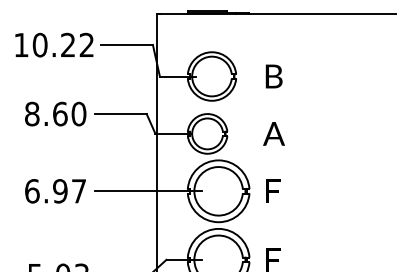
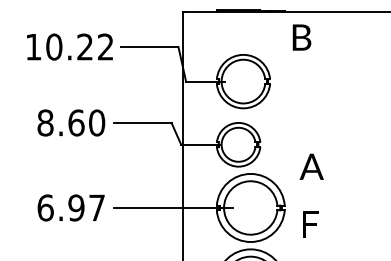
text: (273, 76) -> (301, 37), moved
text: (273, 133) -> (311, 166), moved
text: (273, 190) -> (311, 223), moved

